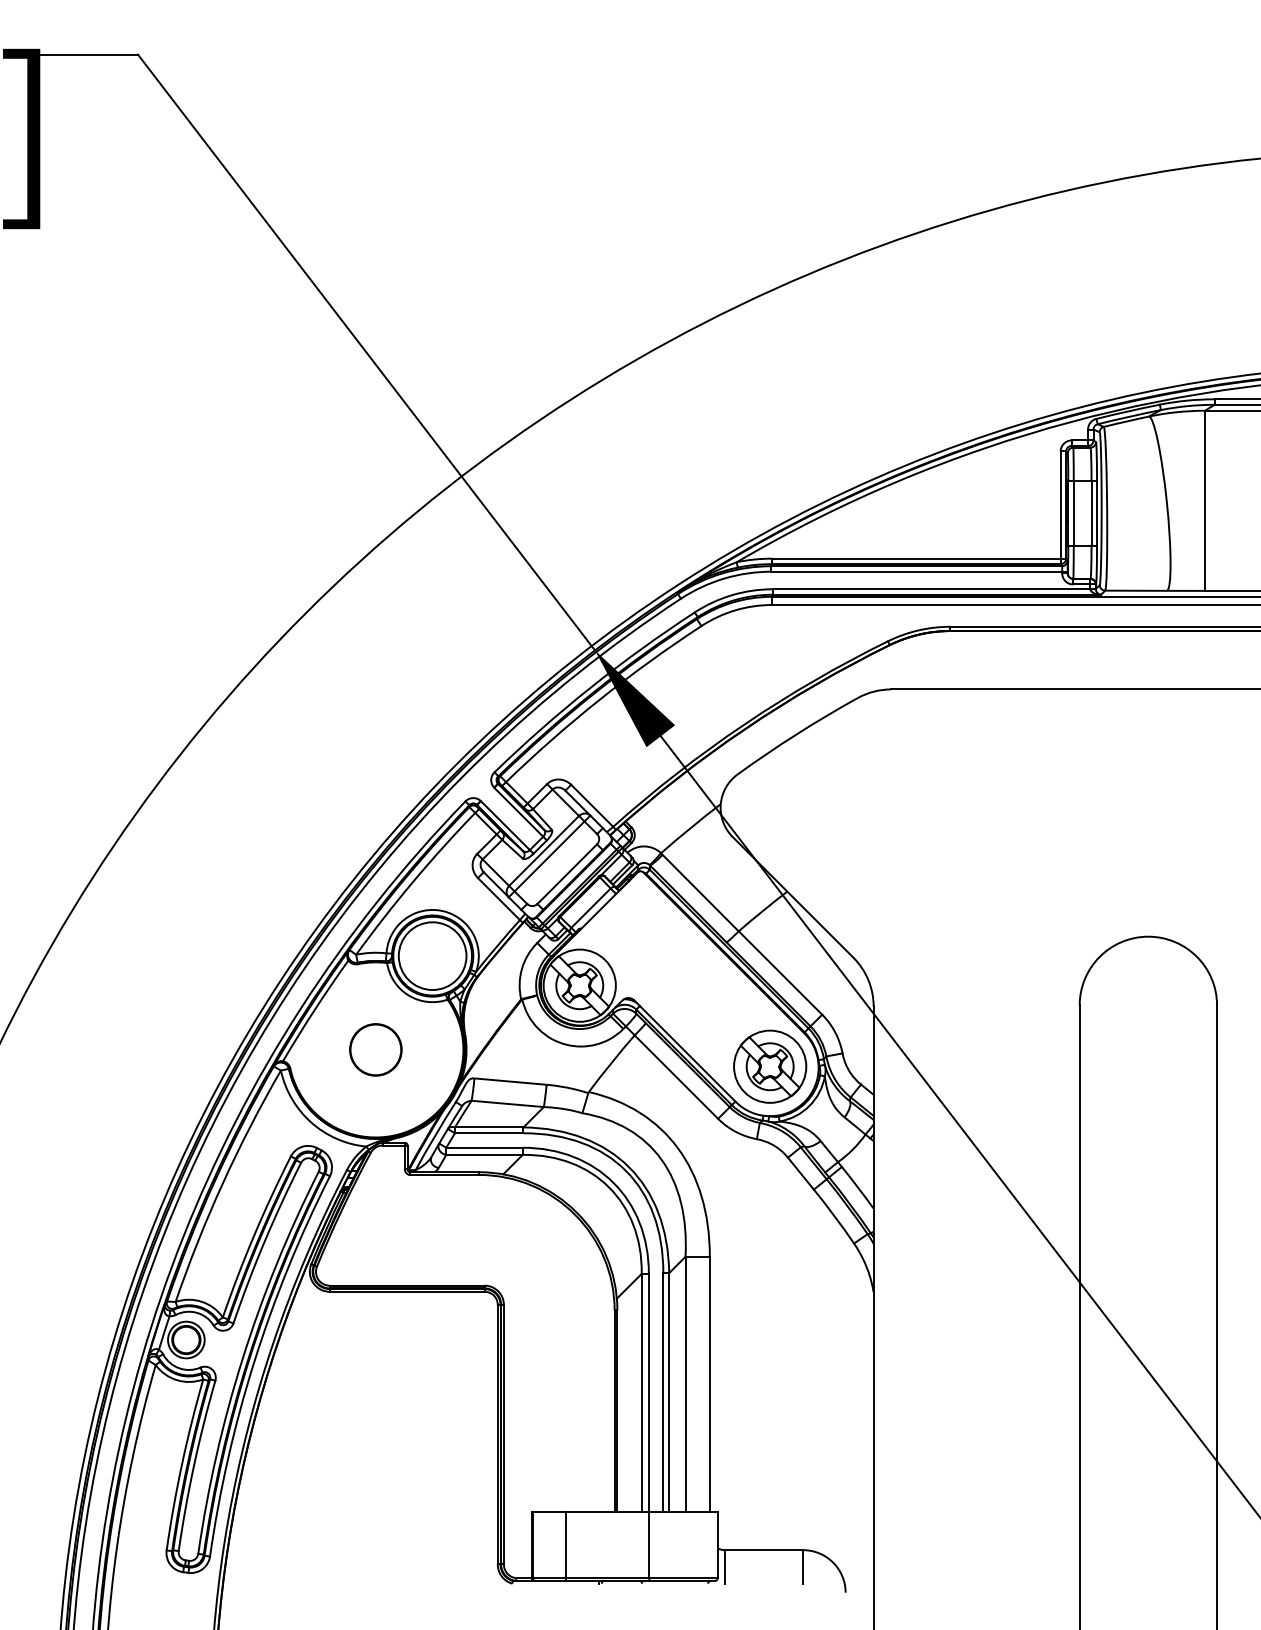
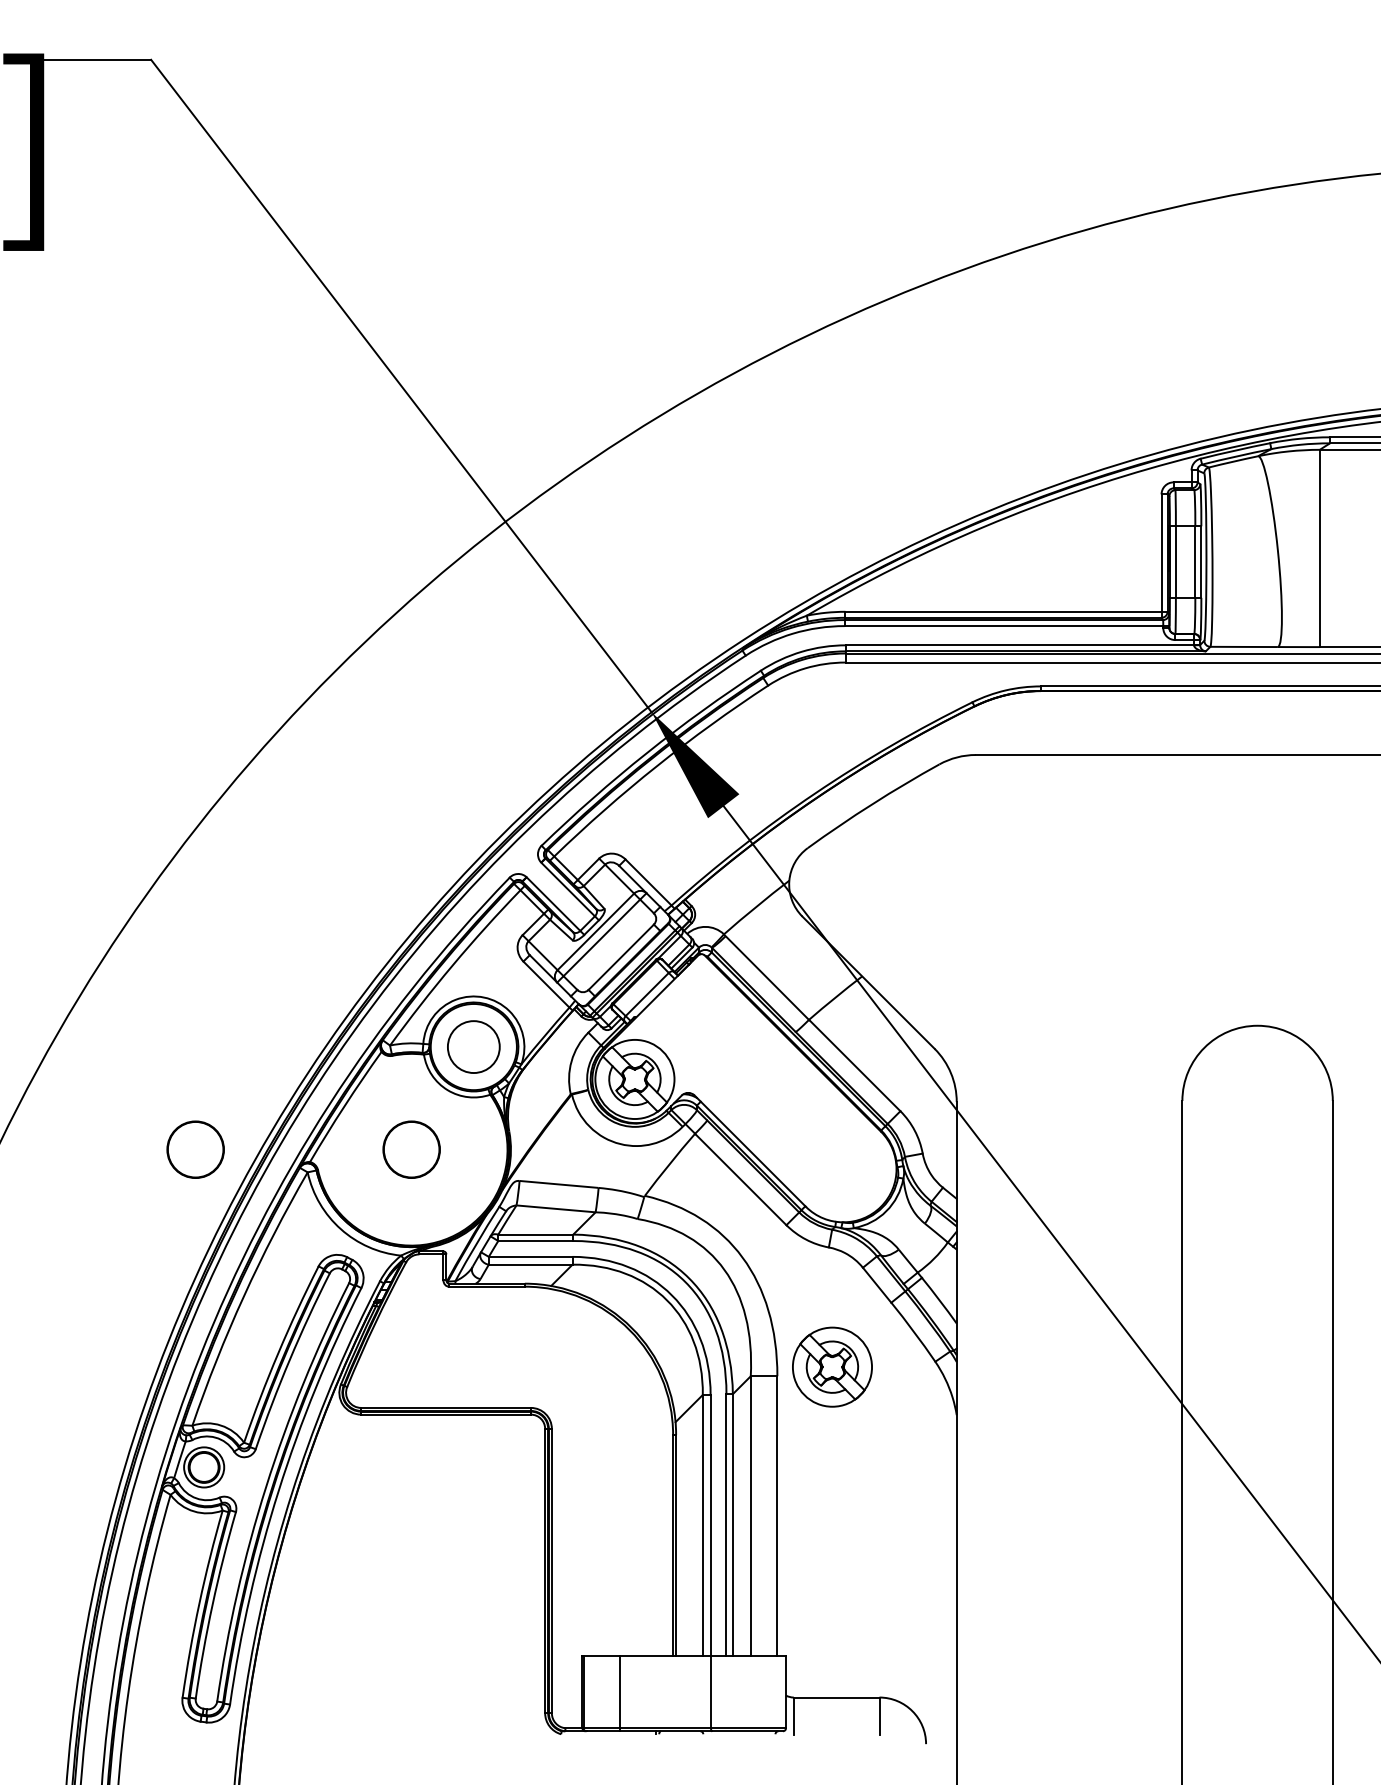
circle: (432, 956) -> (473, 1047), size x0.7
circle: (178, 1049) -> (195, 1149), added
part: (770, 1066) -> (832, 1366), moved

